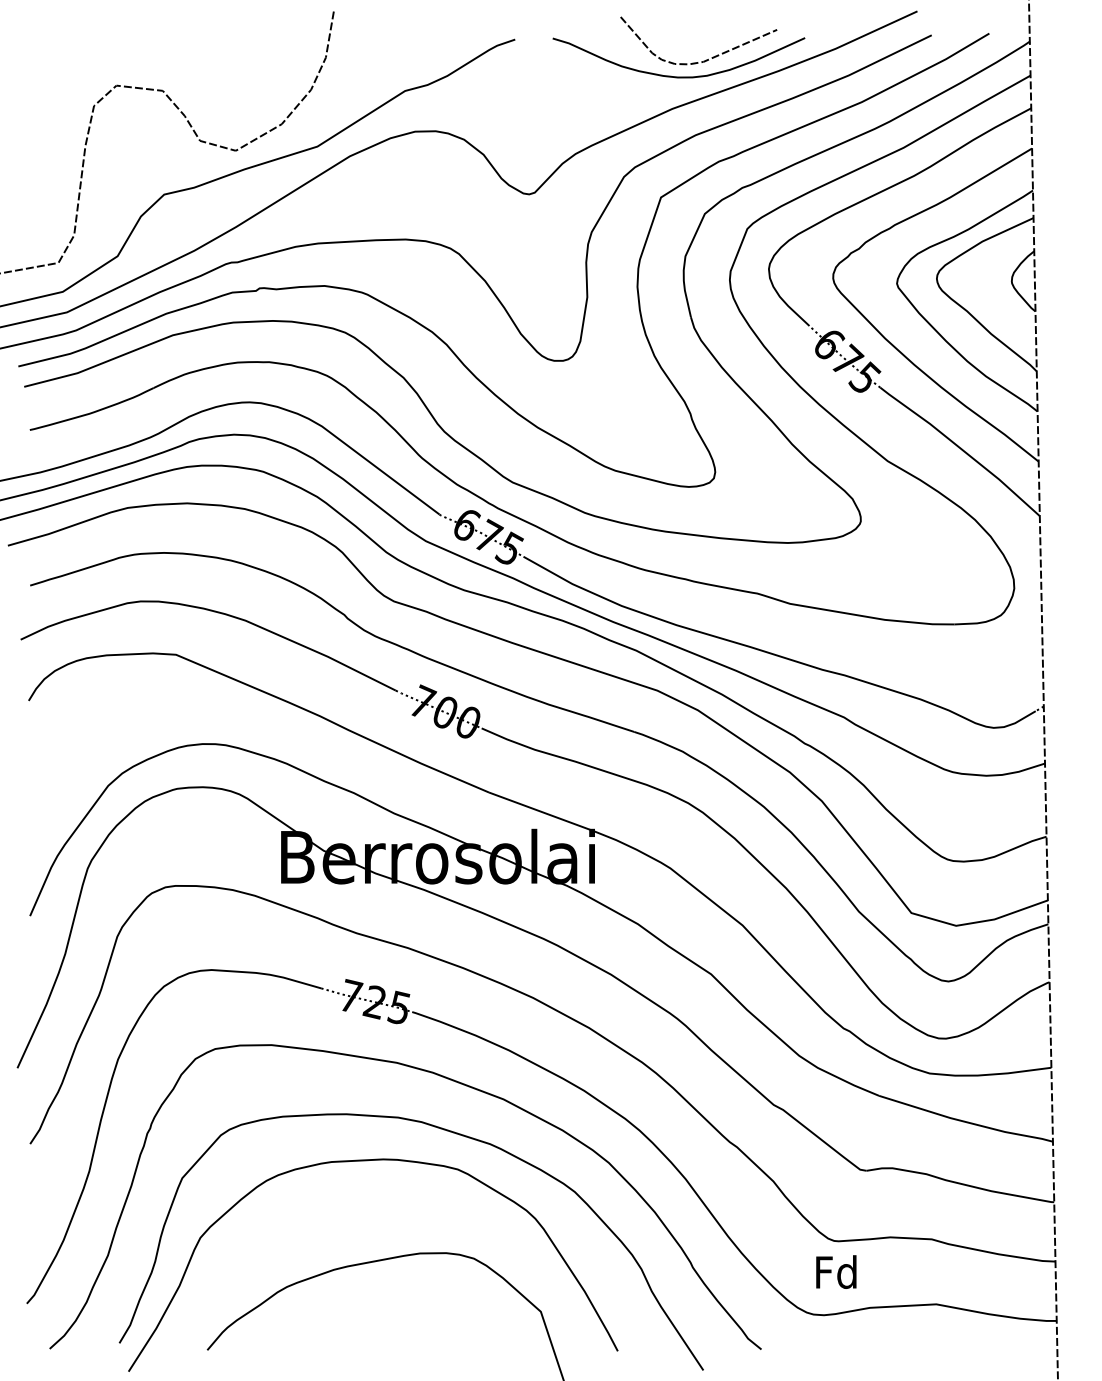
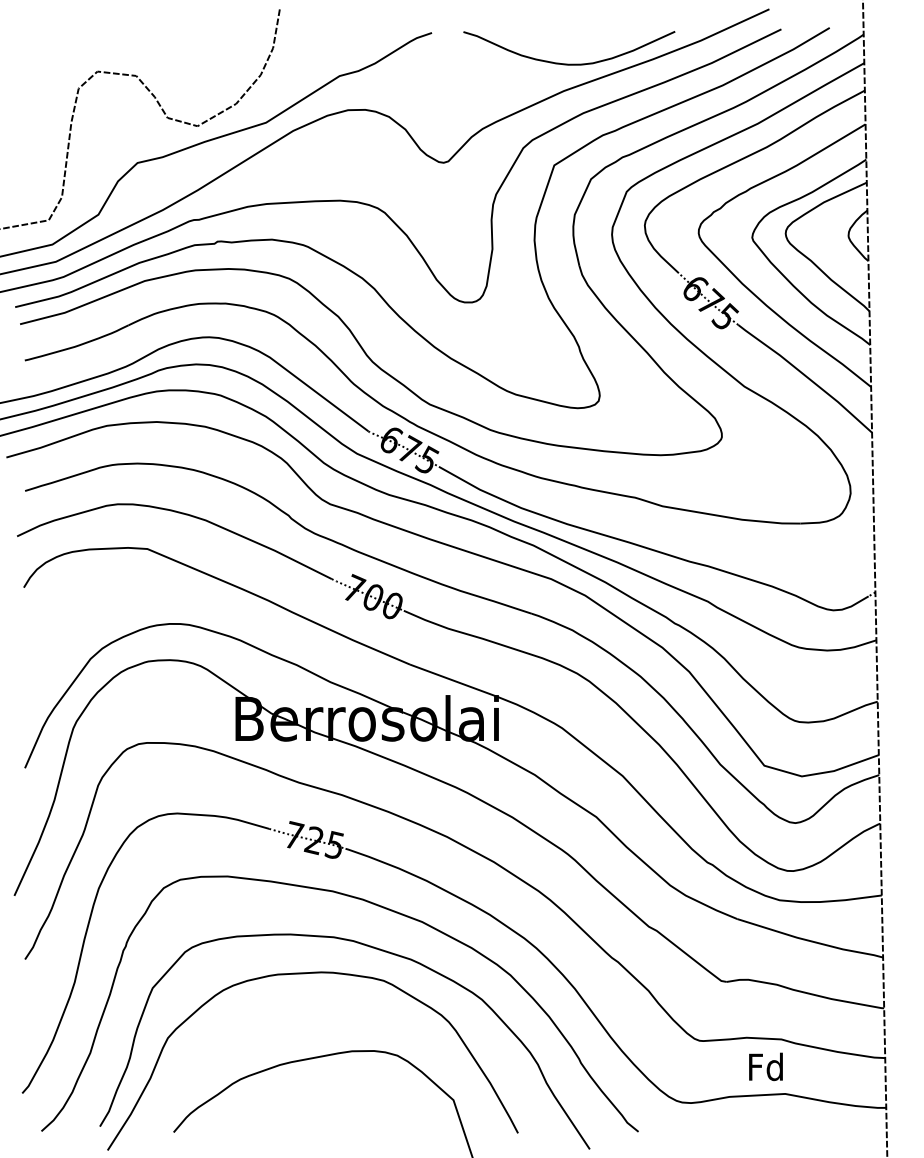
curve: (708, 58) -> (594, 48), removed
text: (836, 1271) -> (766, 1066), moved

